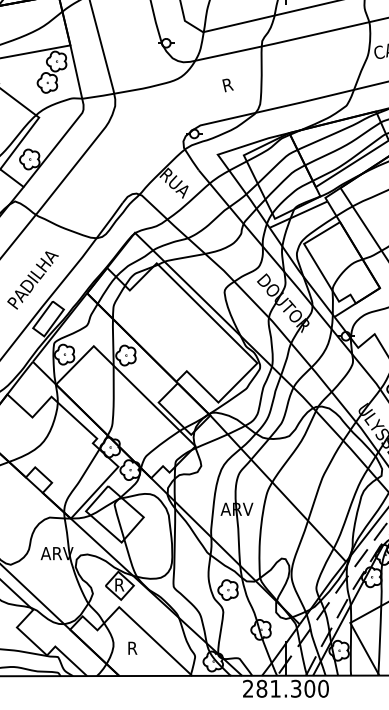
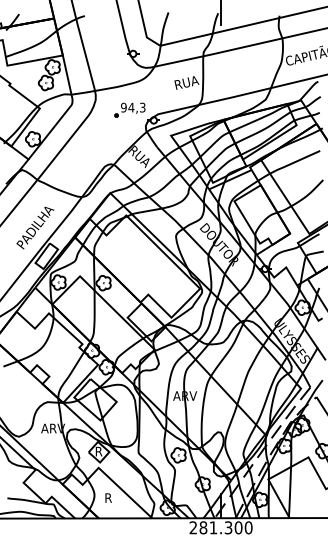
text: (244, 80) -> (190, 81), R -> RUA
part: (161, 118) -> (129, 109), added

